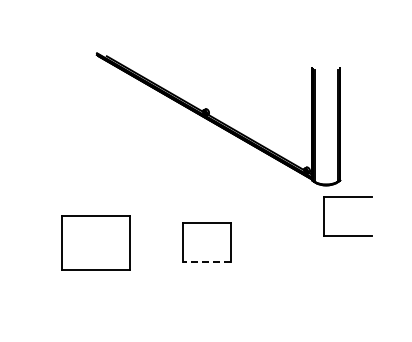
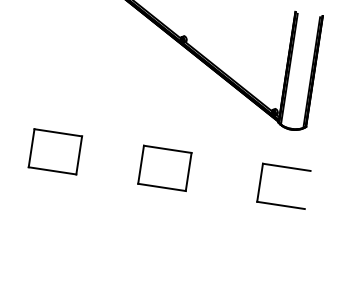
part: (347, 197) -> (286, 167), moved
part: (95, 242) -> (55, 151), size x0.71
line: (206, 261) -> (161, 187), dashed -> solid

